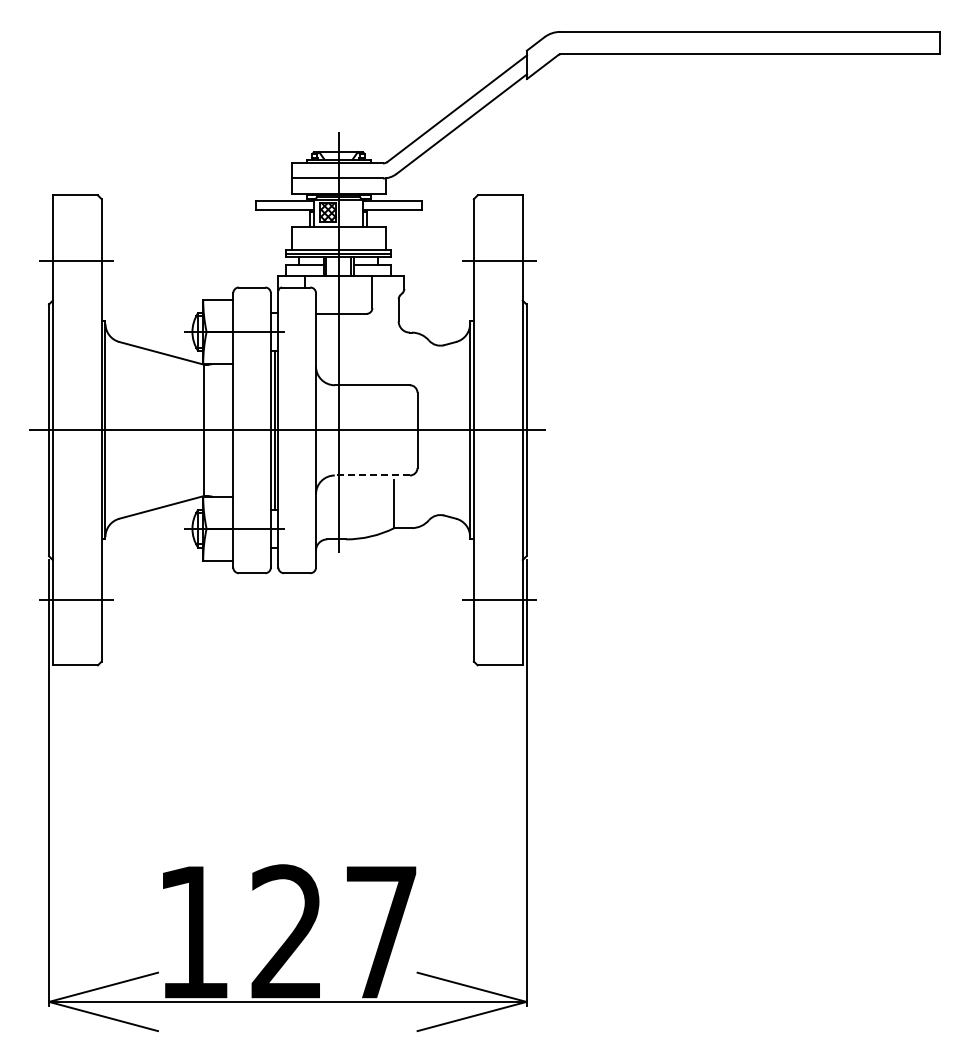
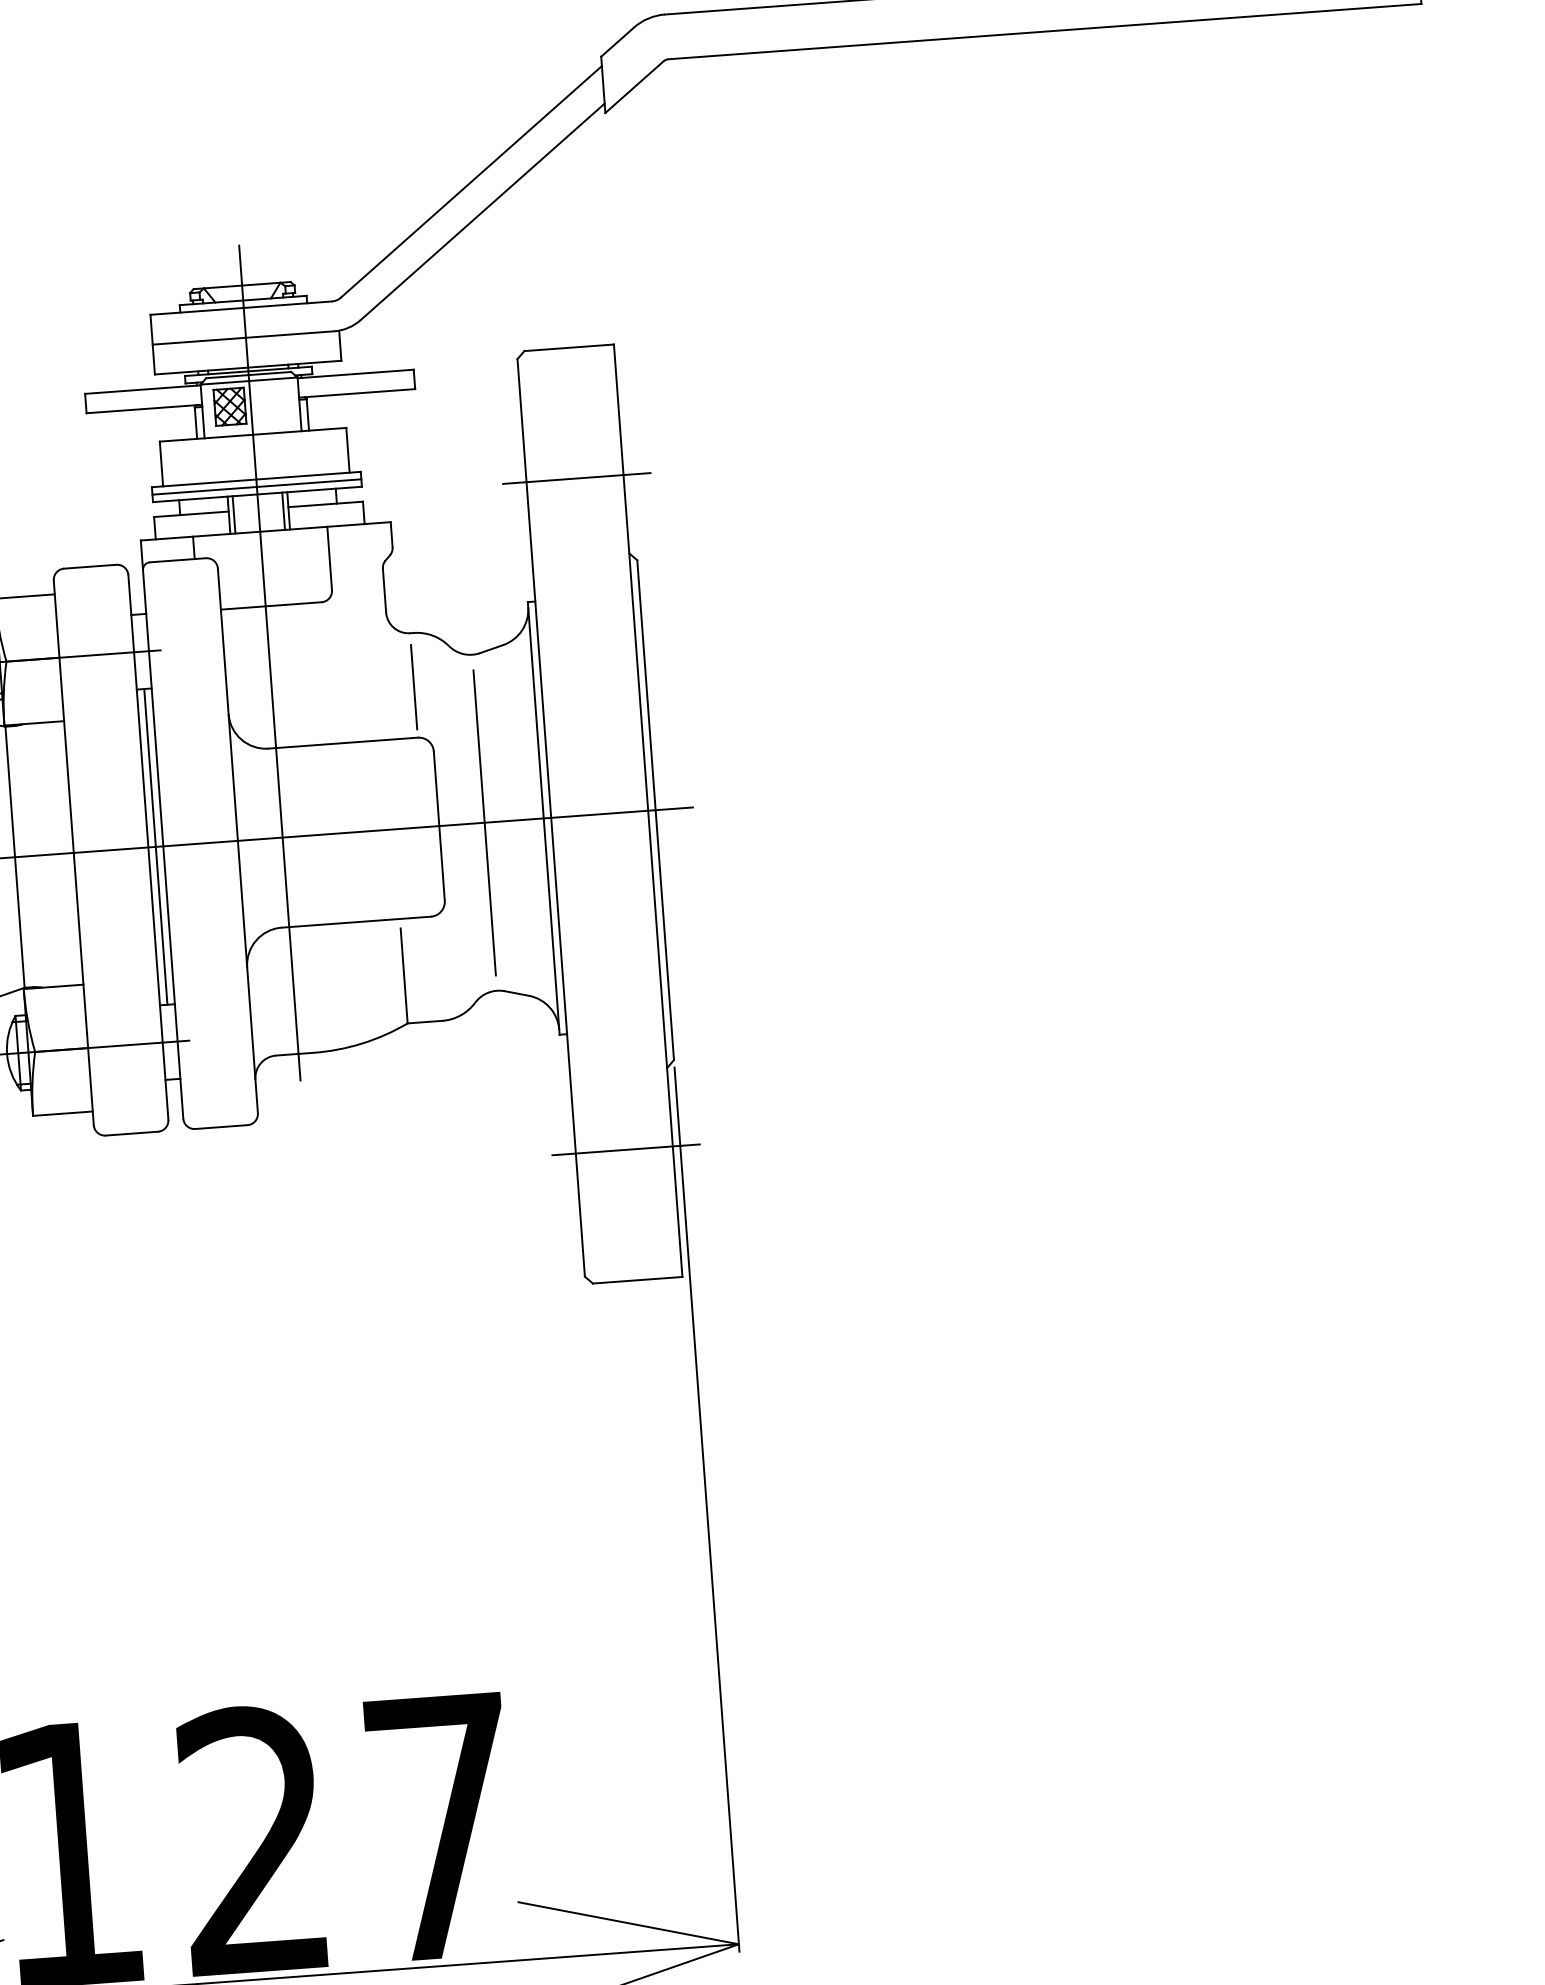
line: (409, 359) -> (413, 686), added
line: (440, 430) -> (484, 822), added
line: (372, 475) -> (356, 922), dashed -> solid

